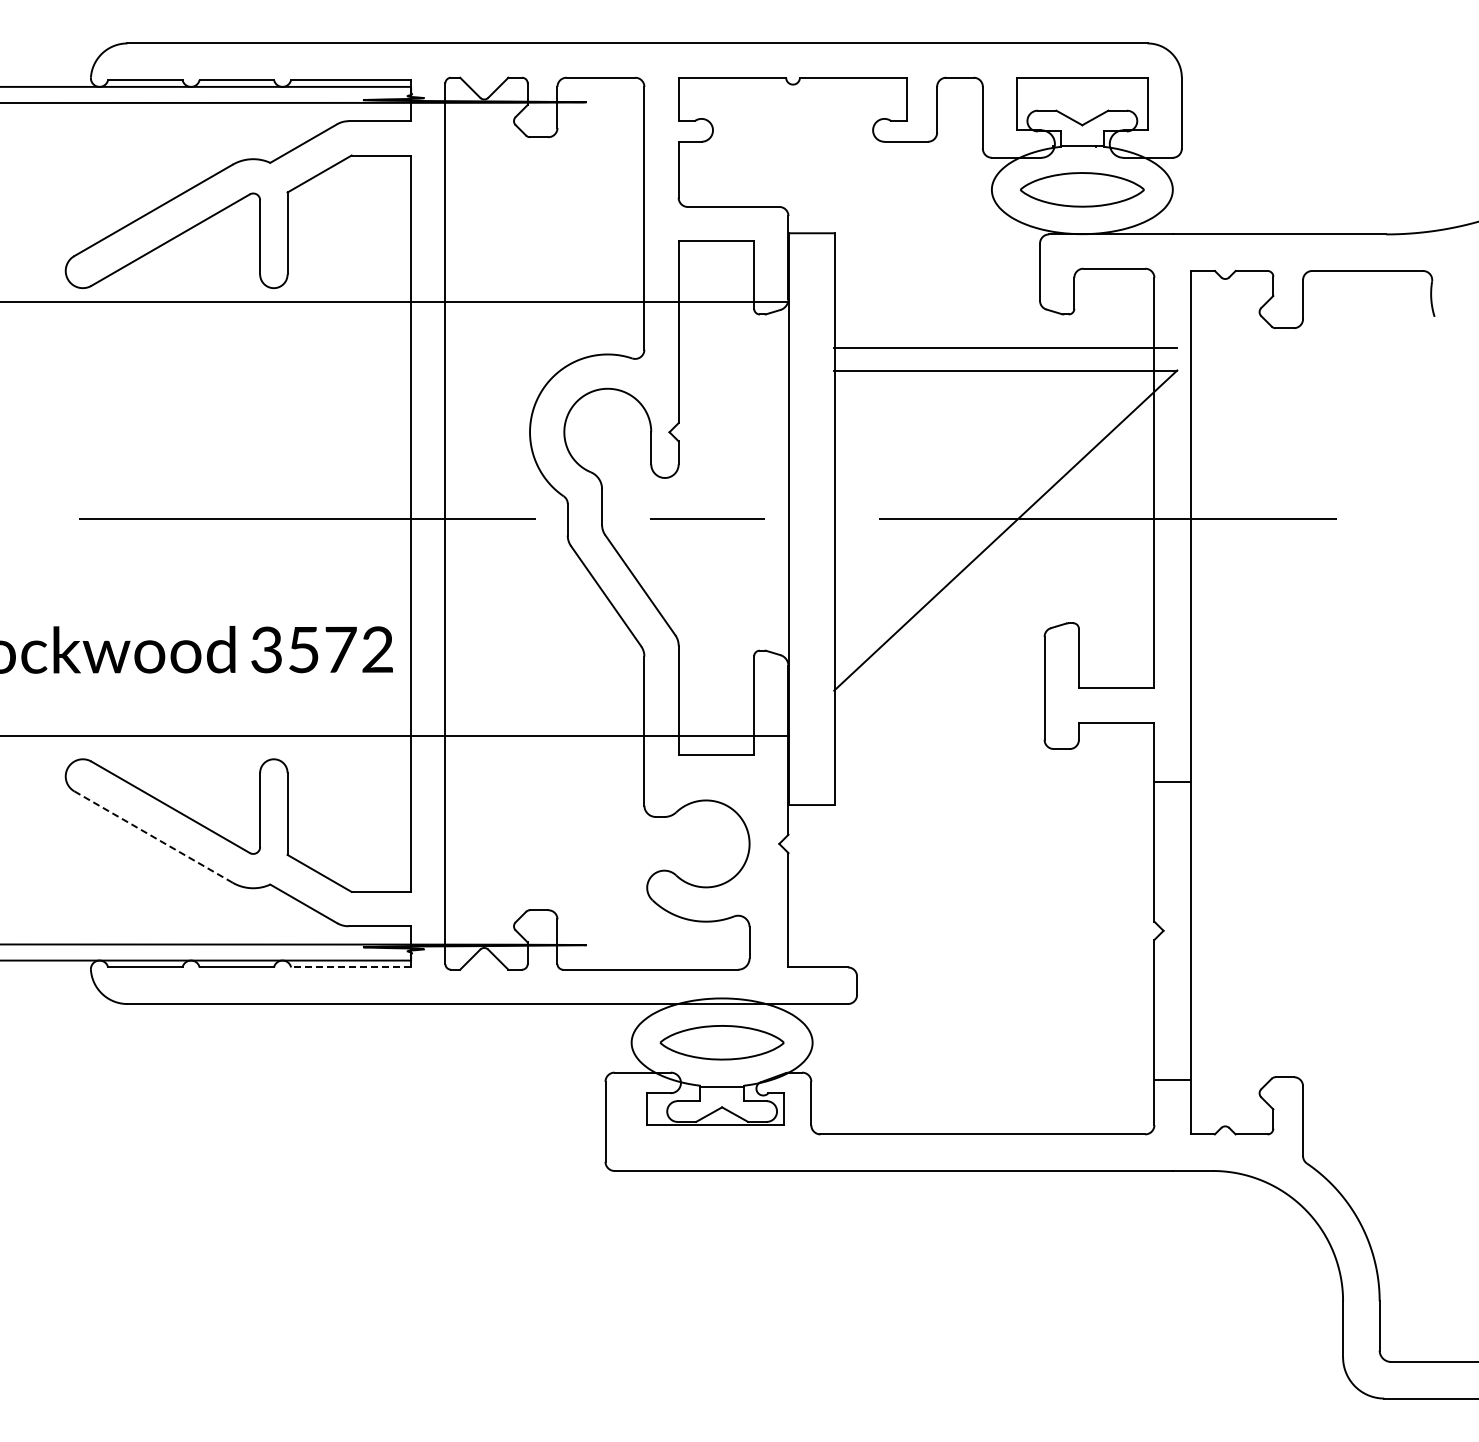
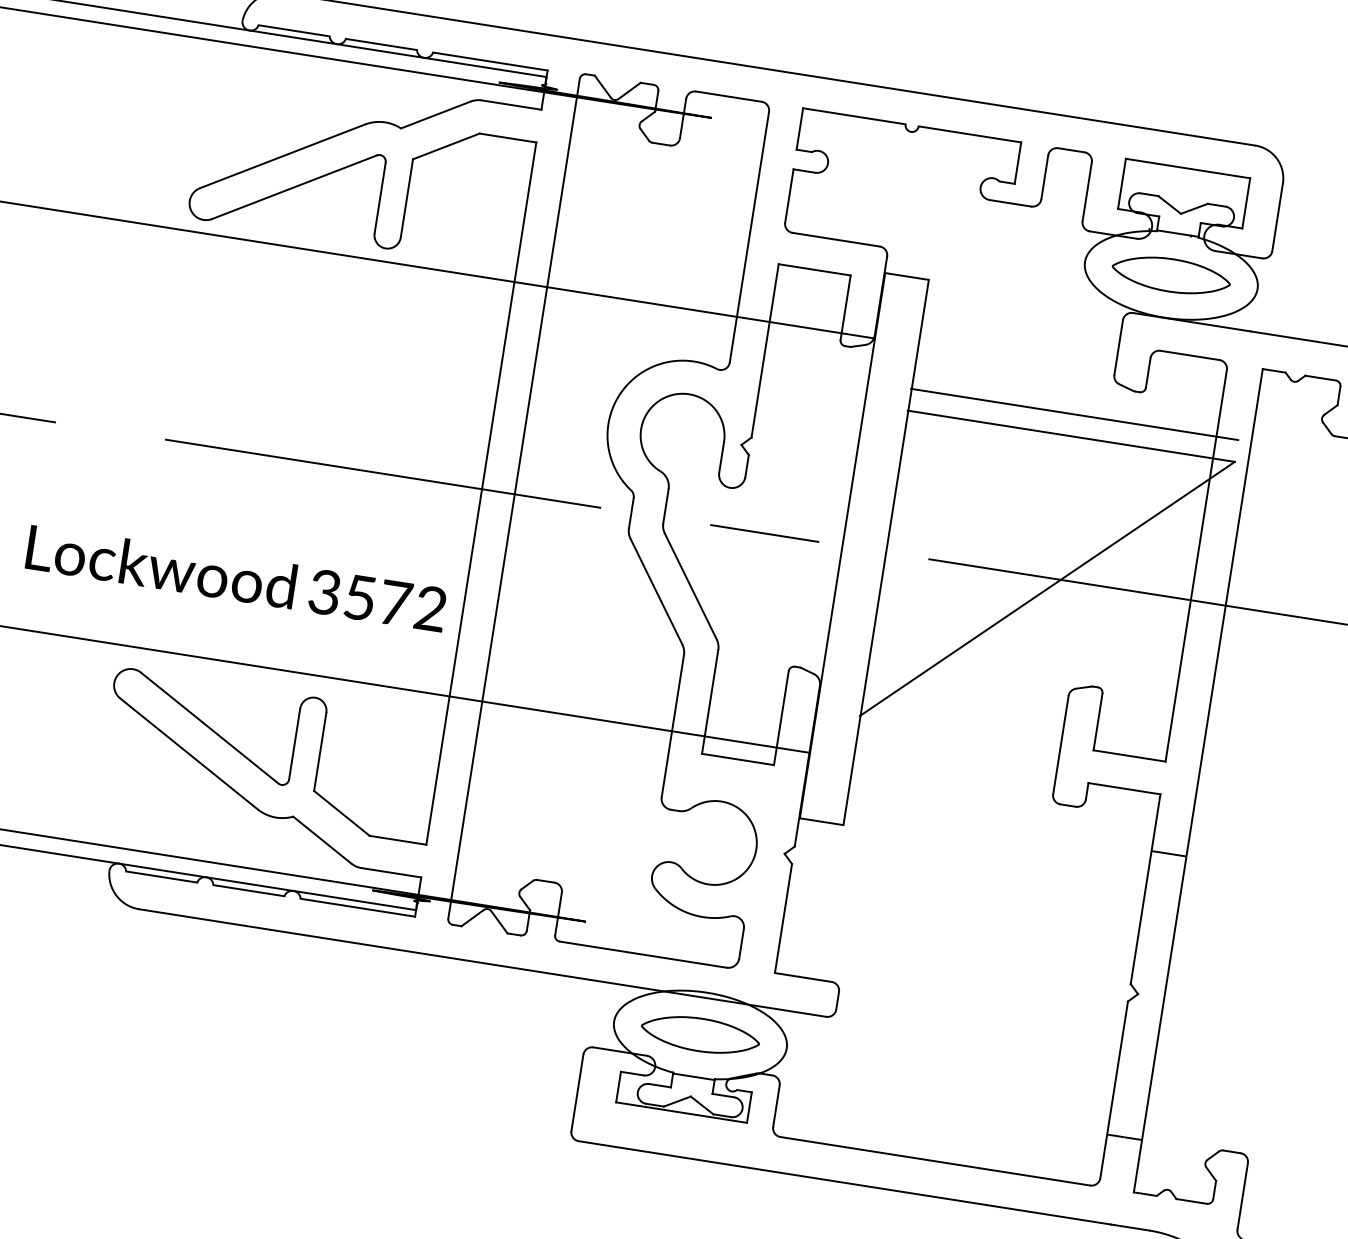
line: (153, 837) -> (188, 754), dashed -> solid
line: (350, 967) -> (357, 907), dashed -> solid

